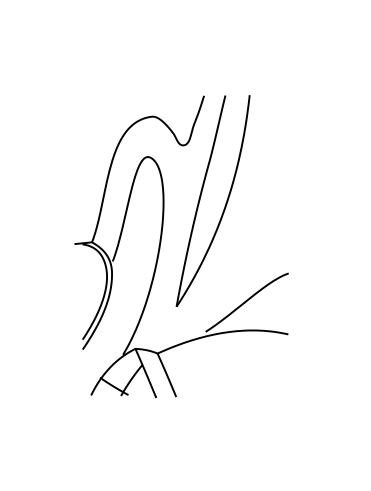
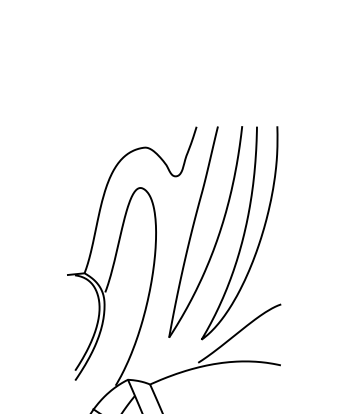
curve: (250, 202) -> (243, 233), added

